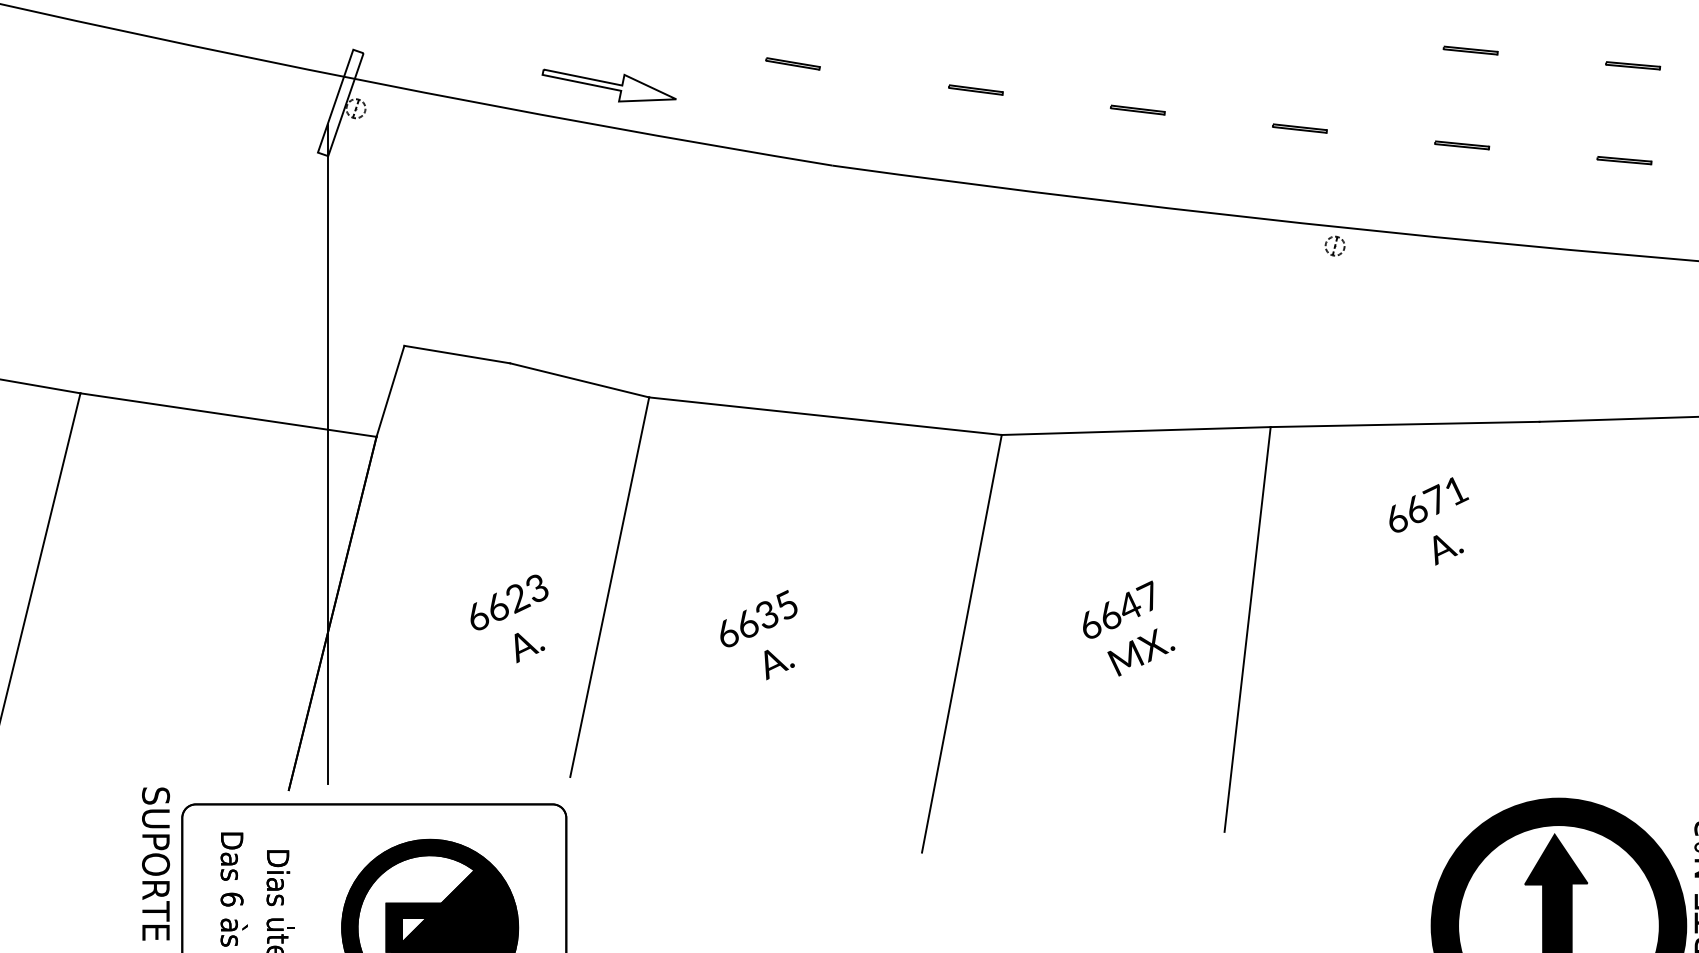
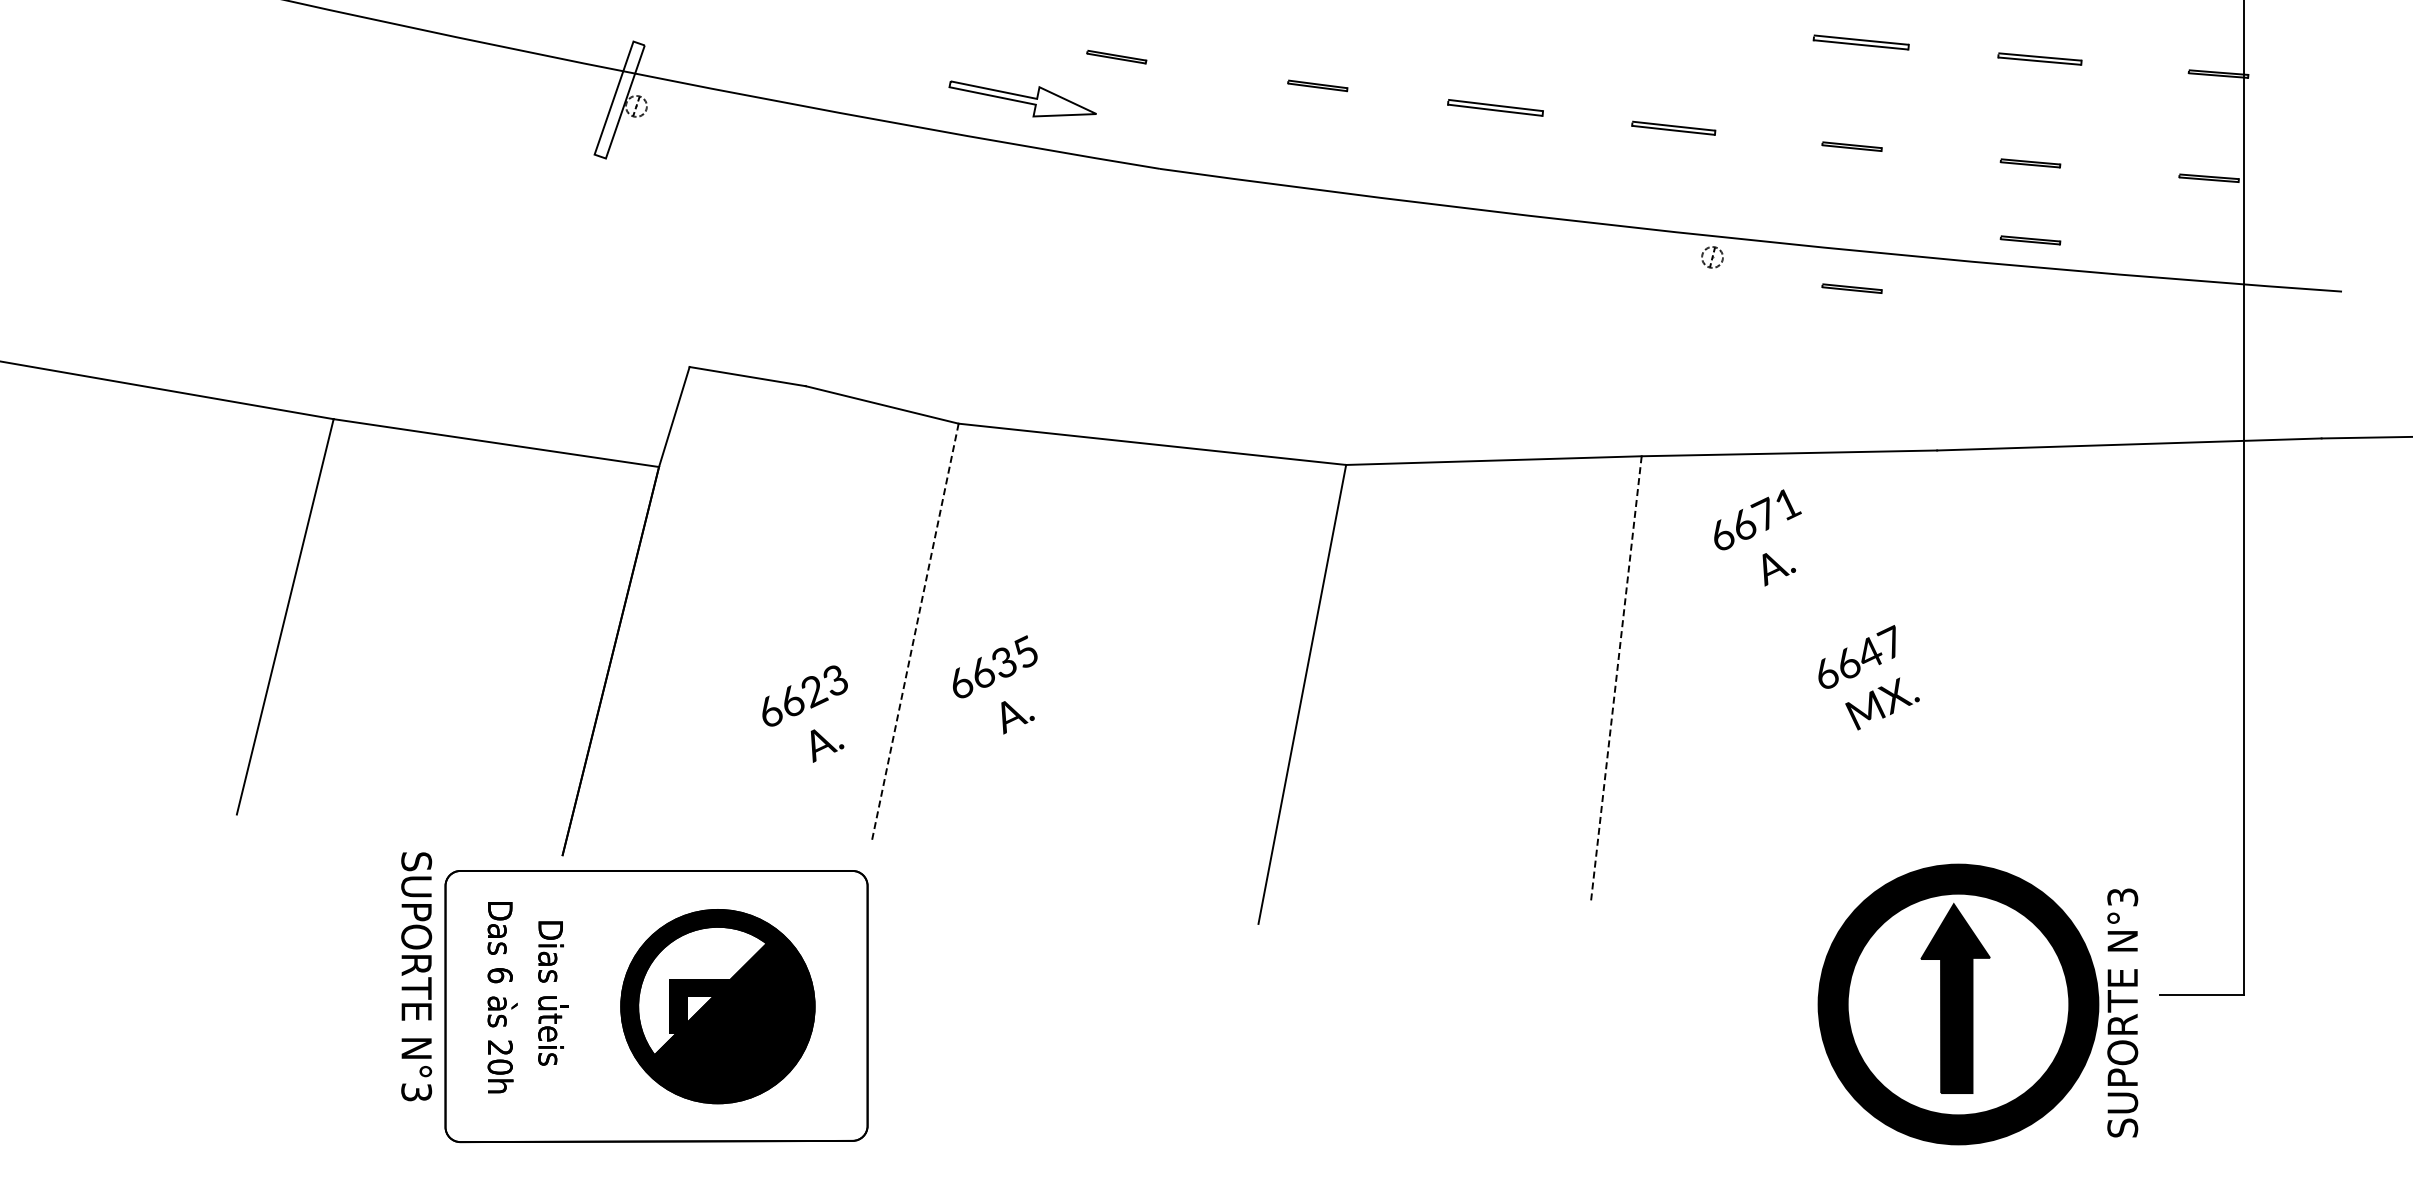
part: (1470, 50) -> (1861, 42), size x1.6
part: (1632, 66) -> (2039, 59), size x1.4
part: (609, 85) -> (1022, 98), moved
part: (1137, 109) -> (1495, 107), size x1.6
part: (1299, 127) -> (1673, 127), size x1.4
part: (1624, 230) -> (2030, 240), added
part: (1461, 274) -> (1851, 288), added
line: (327, 453) -> (605, 485), removed
text: (1428, 521) -> (1757, 537), moved
line: (609, 587) -> (915, 632), solid -> dashed
text: (508, 618) -> (804, 713), moved
text: (1128, 628) -> (1868, 677), moved
line: (1247, 629) -> (1616, 678), solid -> dashed
text: (759, 634) -> (995, 684), moved

